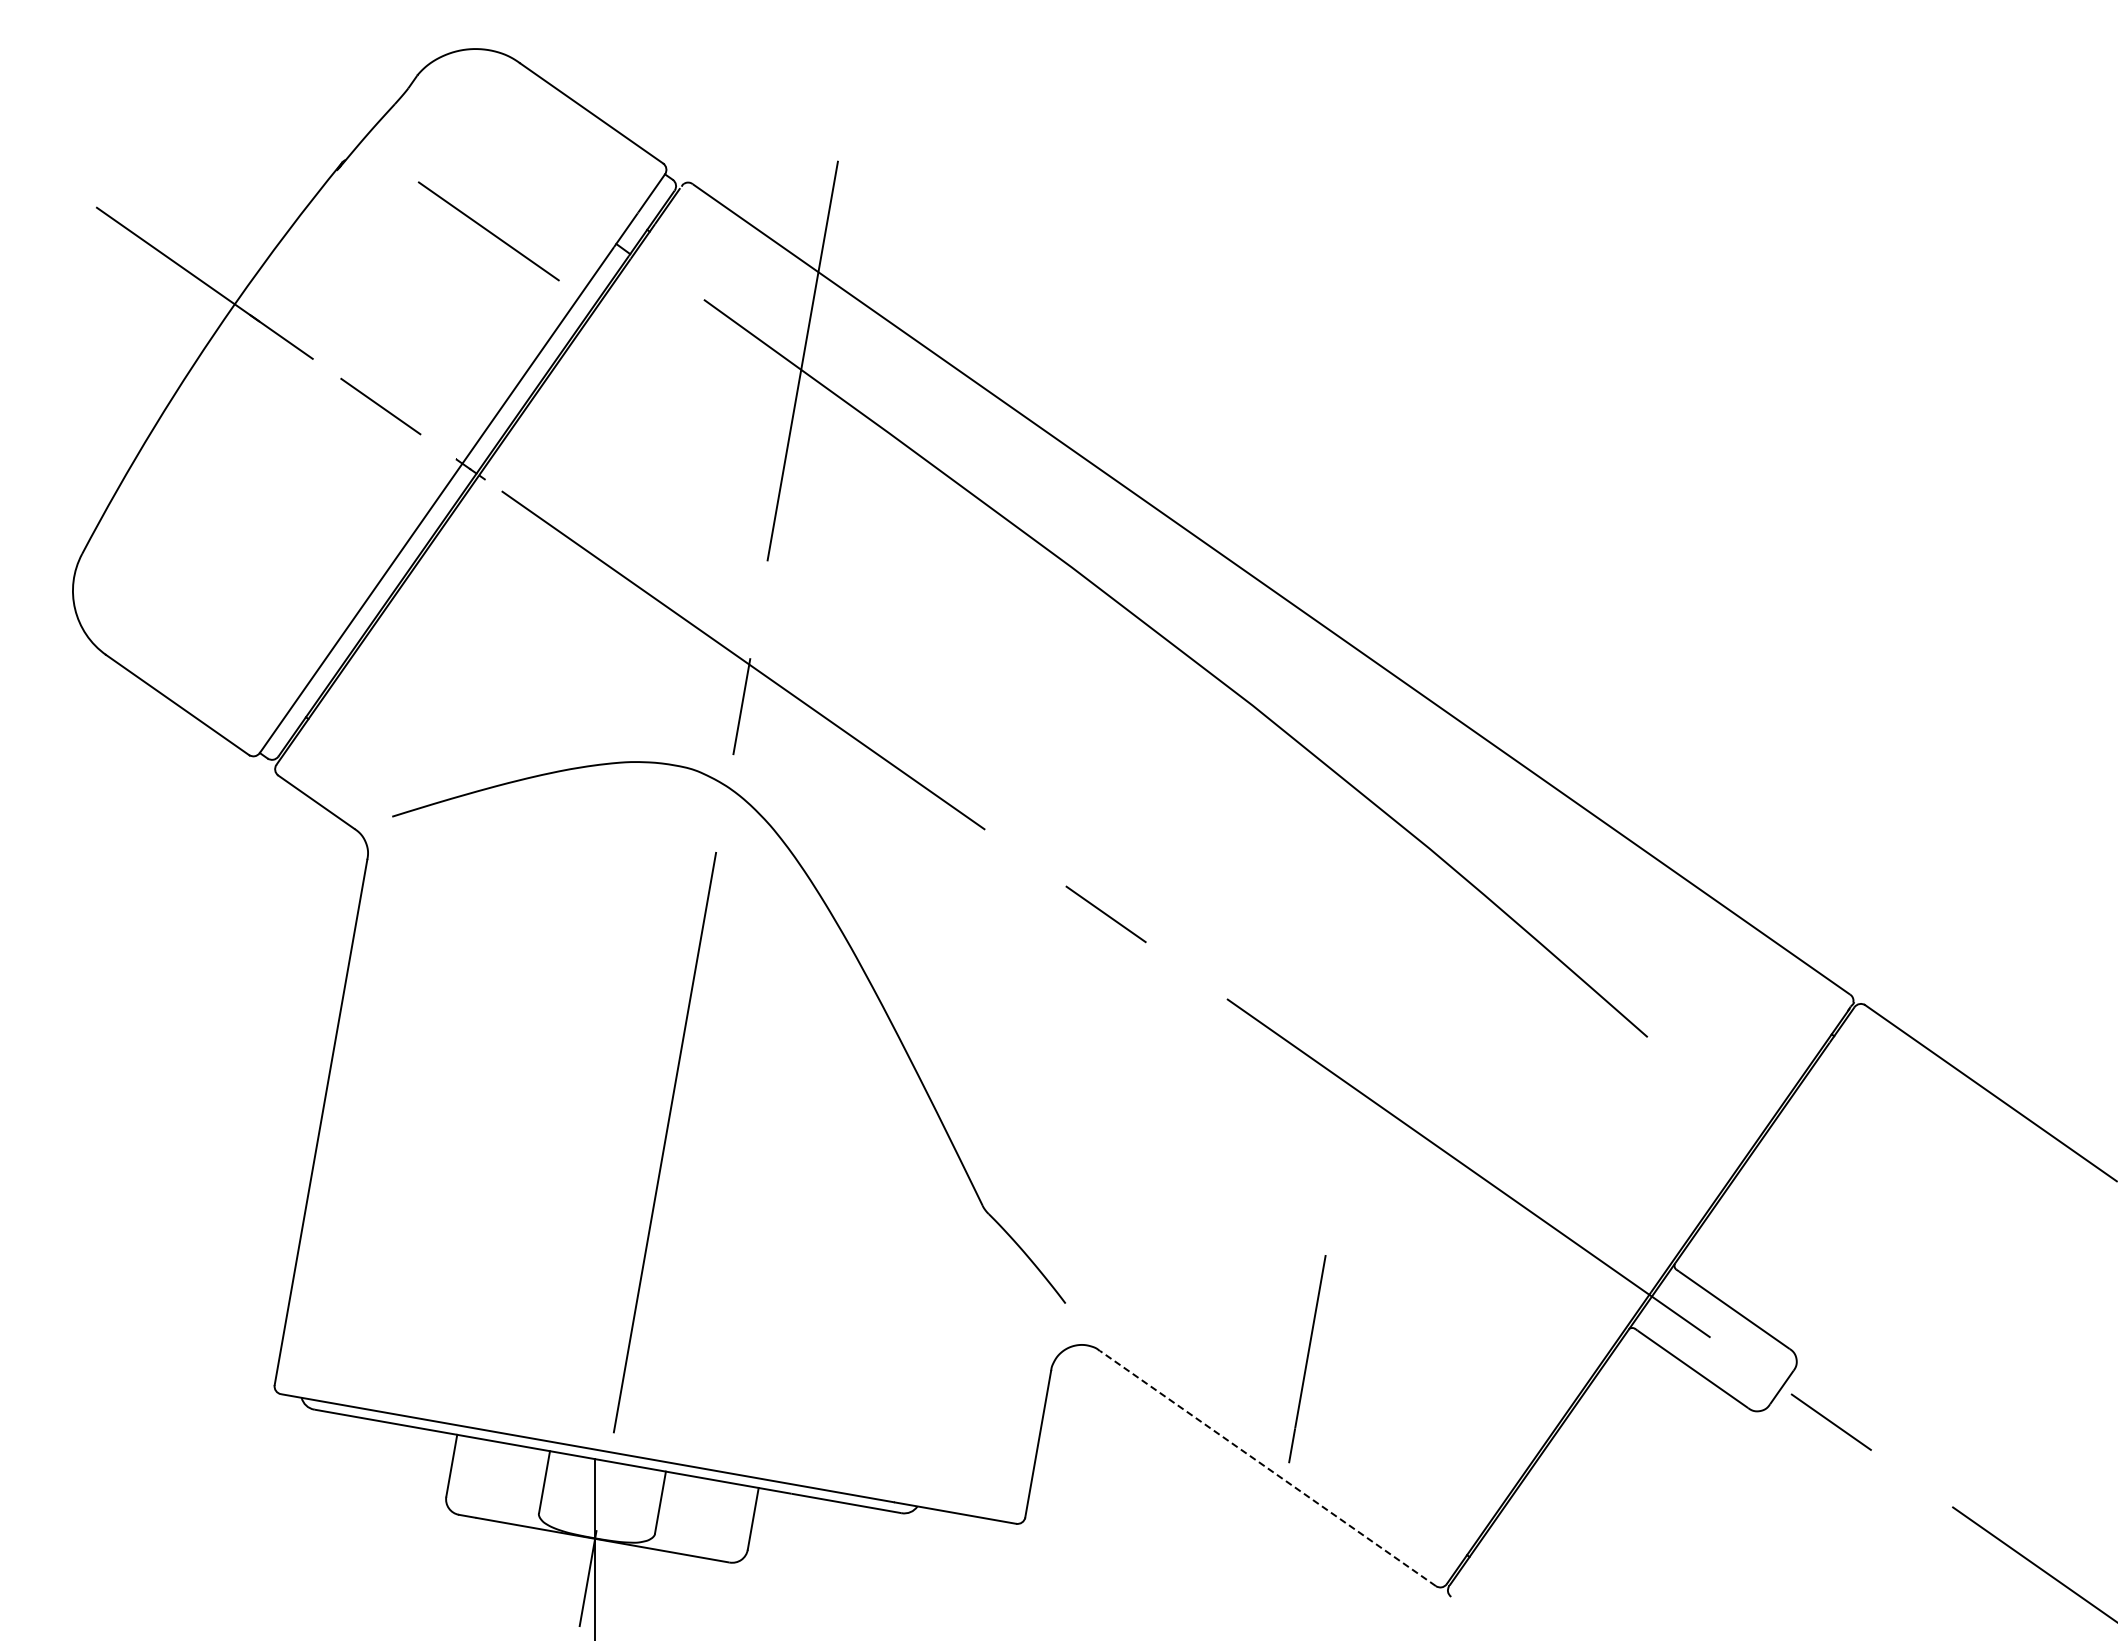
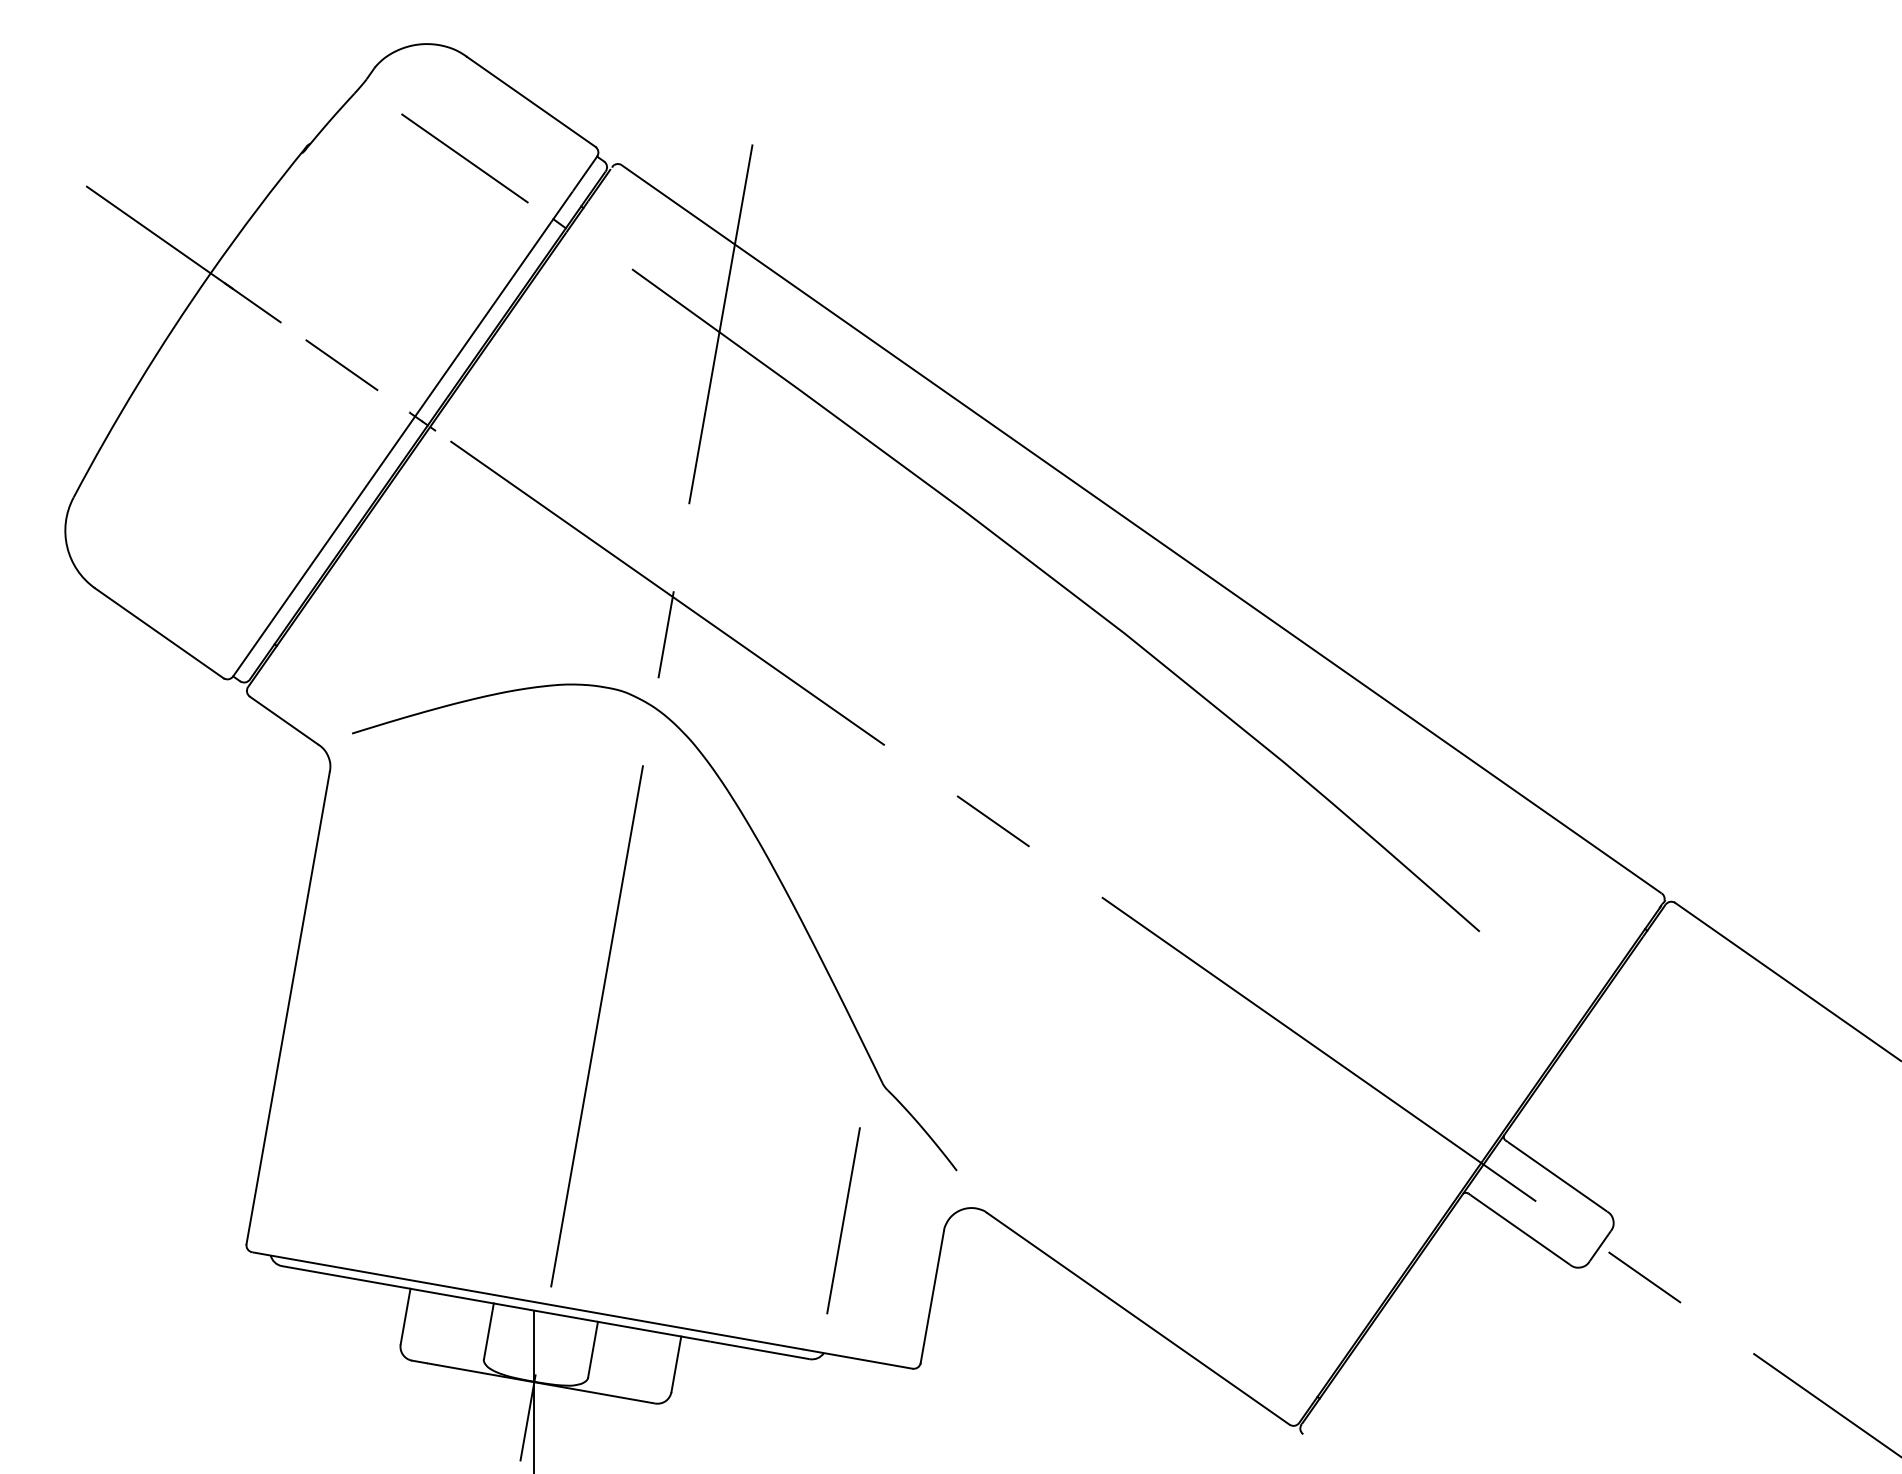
line: (488, 231) -> (464, 158), moved
line: (1307, 1359) -> (843, 1221), moved
line: (1267, 1468) -> (1138, 1319), dashed -> solid

